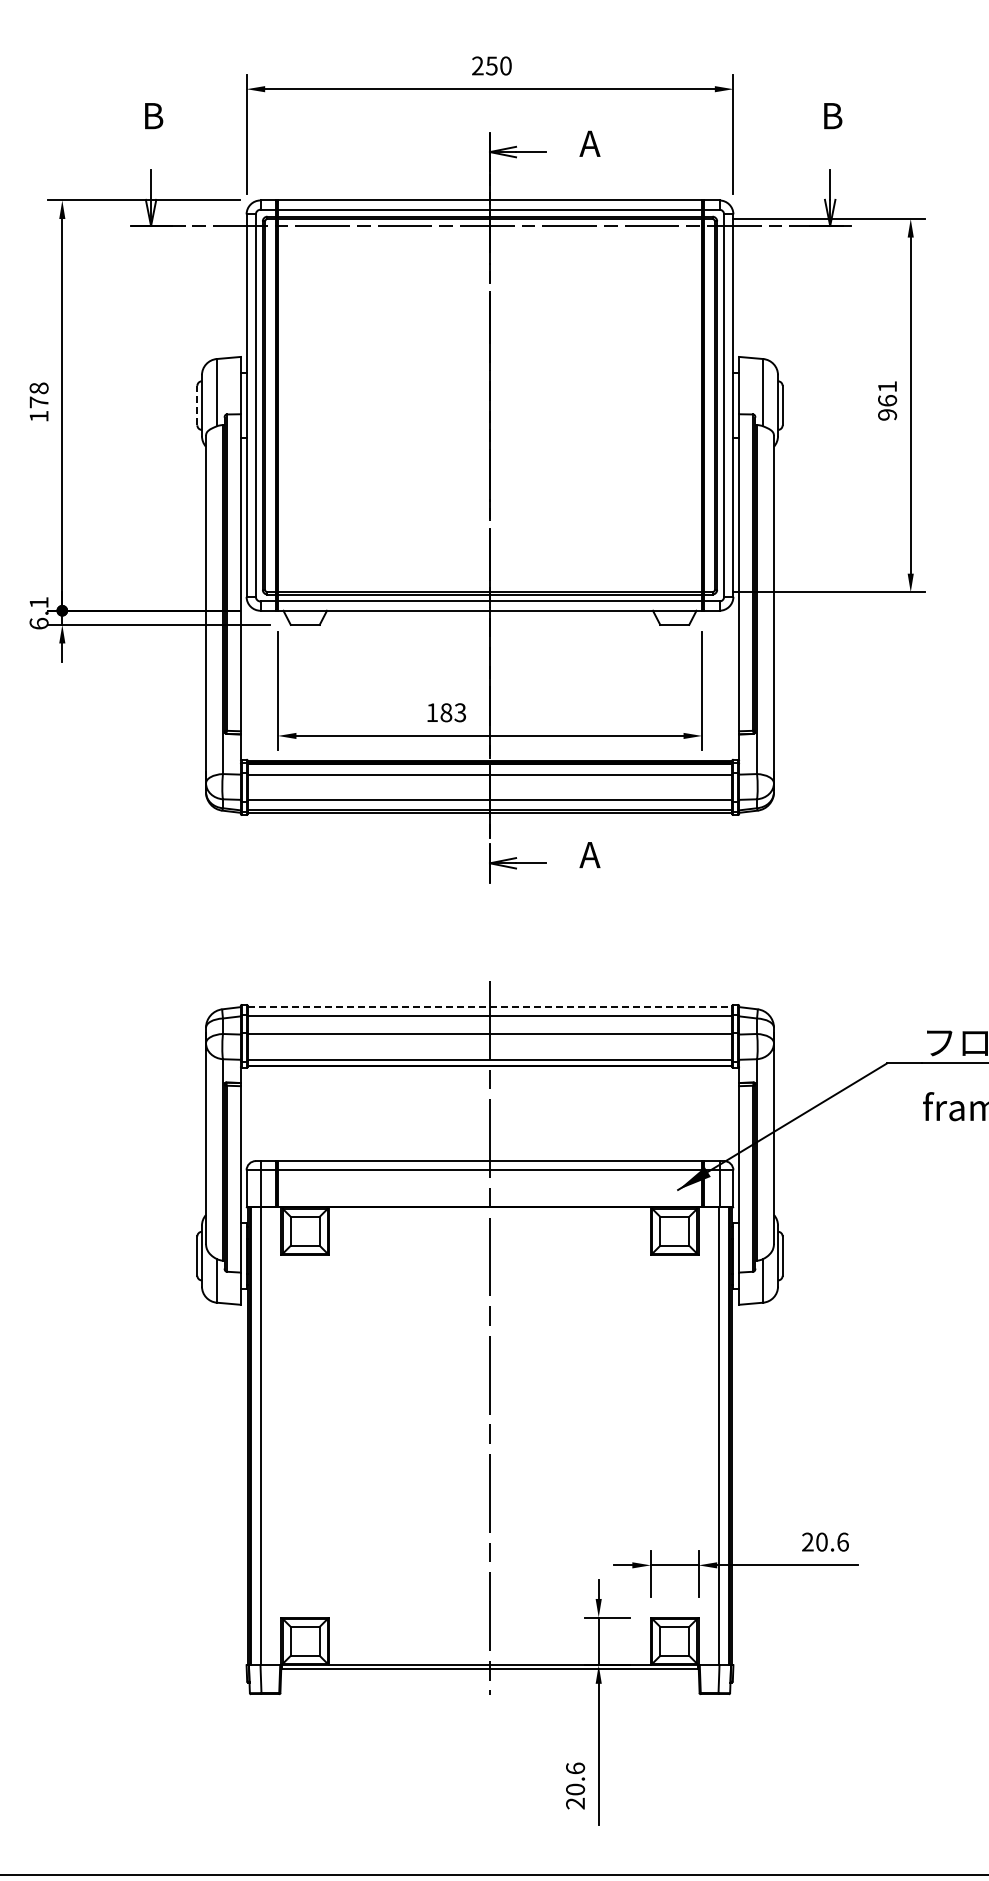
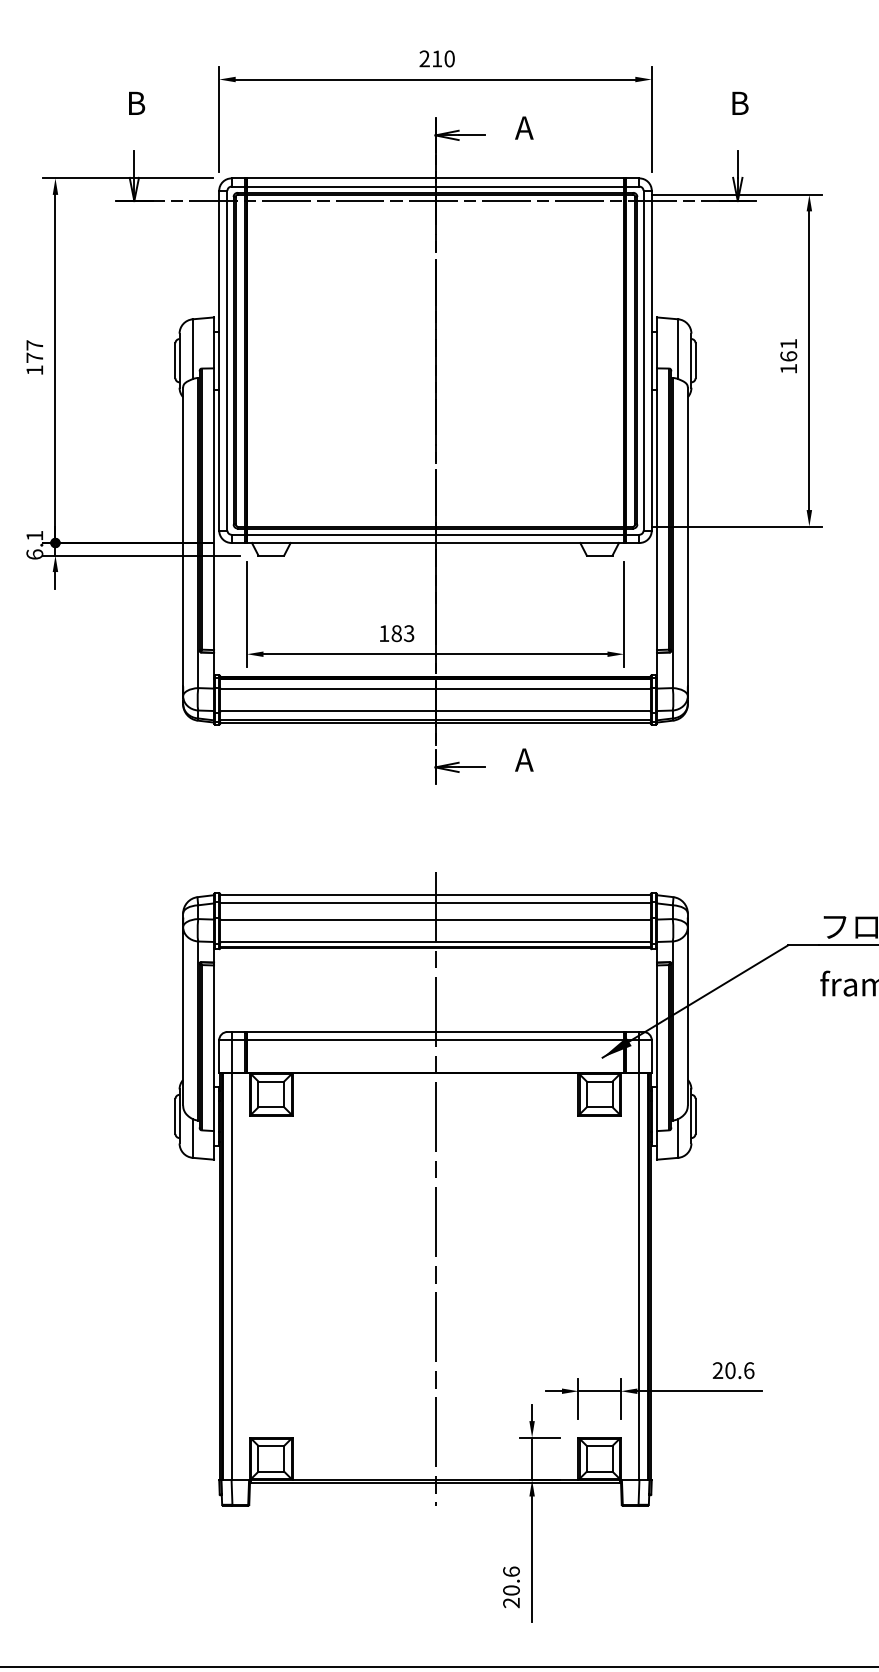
text: (491, 65) -> (436, 58), 250 -> 210
text: (38, 388) -> (34, 345), 178 -> 177
line: (197, 405) -> (175, 360), dashed -> solid
text: (887, 414) -> (788, 368), 961 -> 161
line: (490, 1007) -> (435, 895), dashed -> solid

